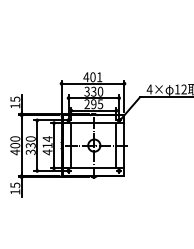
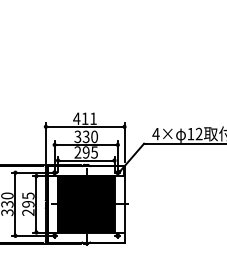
text: (92, 77) -> (84, 119), 401 -> 411
text: (47, 145) -> (28, 204), 414 -> 295
hatch: (93, 145) -> (85, 204), added

